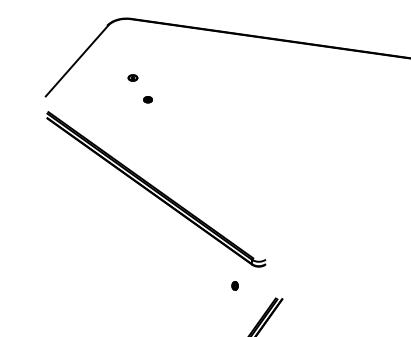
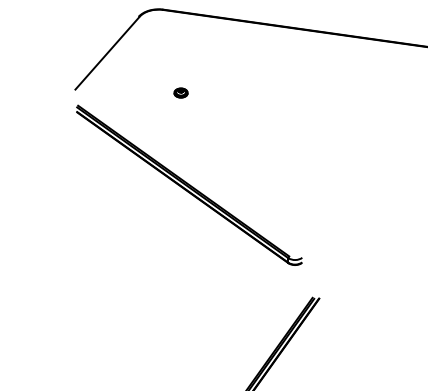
part: (132, 77) -> (164, 70), removed
part: (147, 99) -> (180, 92), size x1.6
part: (235, 285) -> (270, 284), removed

